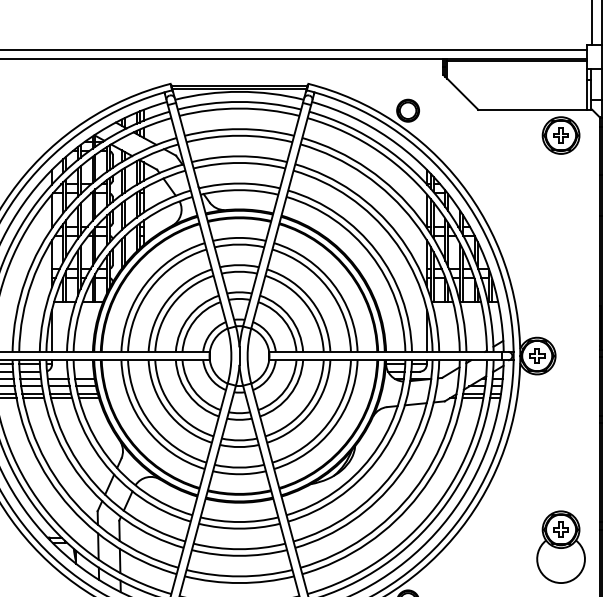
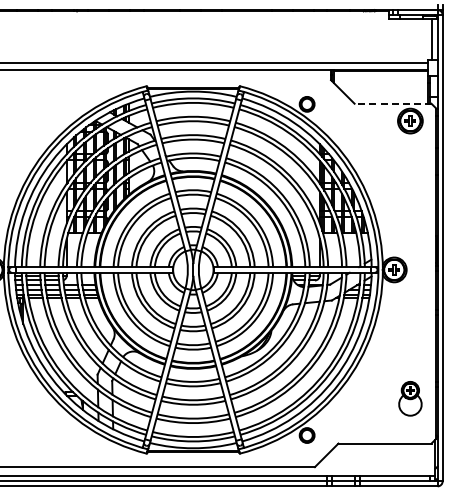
line: (534, 109) -> (392, 103), solid -> dashed
part: (561, 546) -> (410, 398), size x0.7

